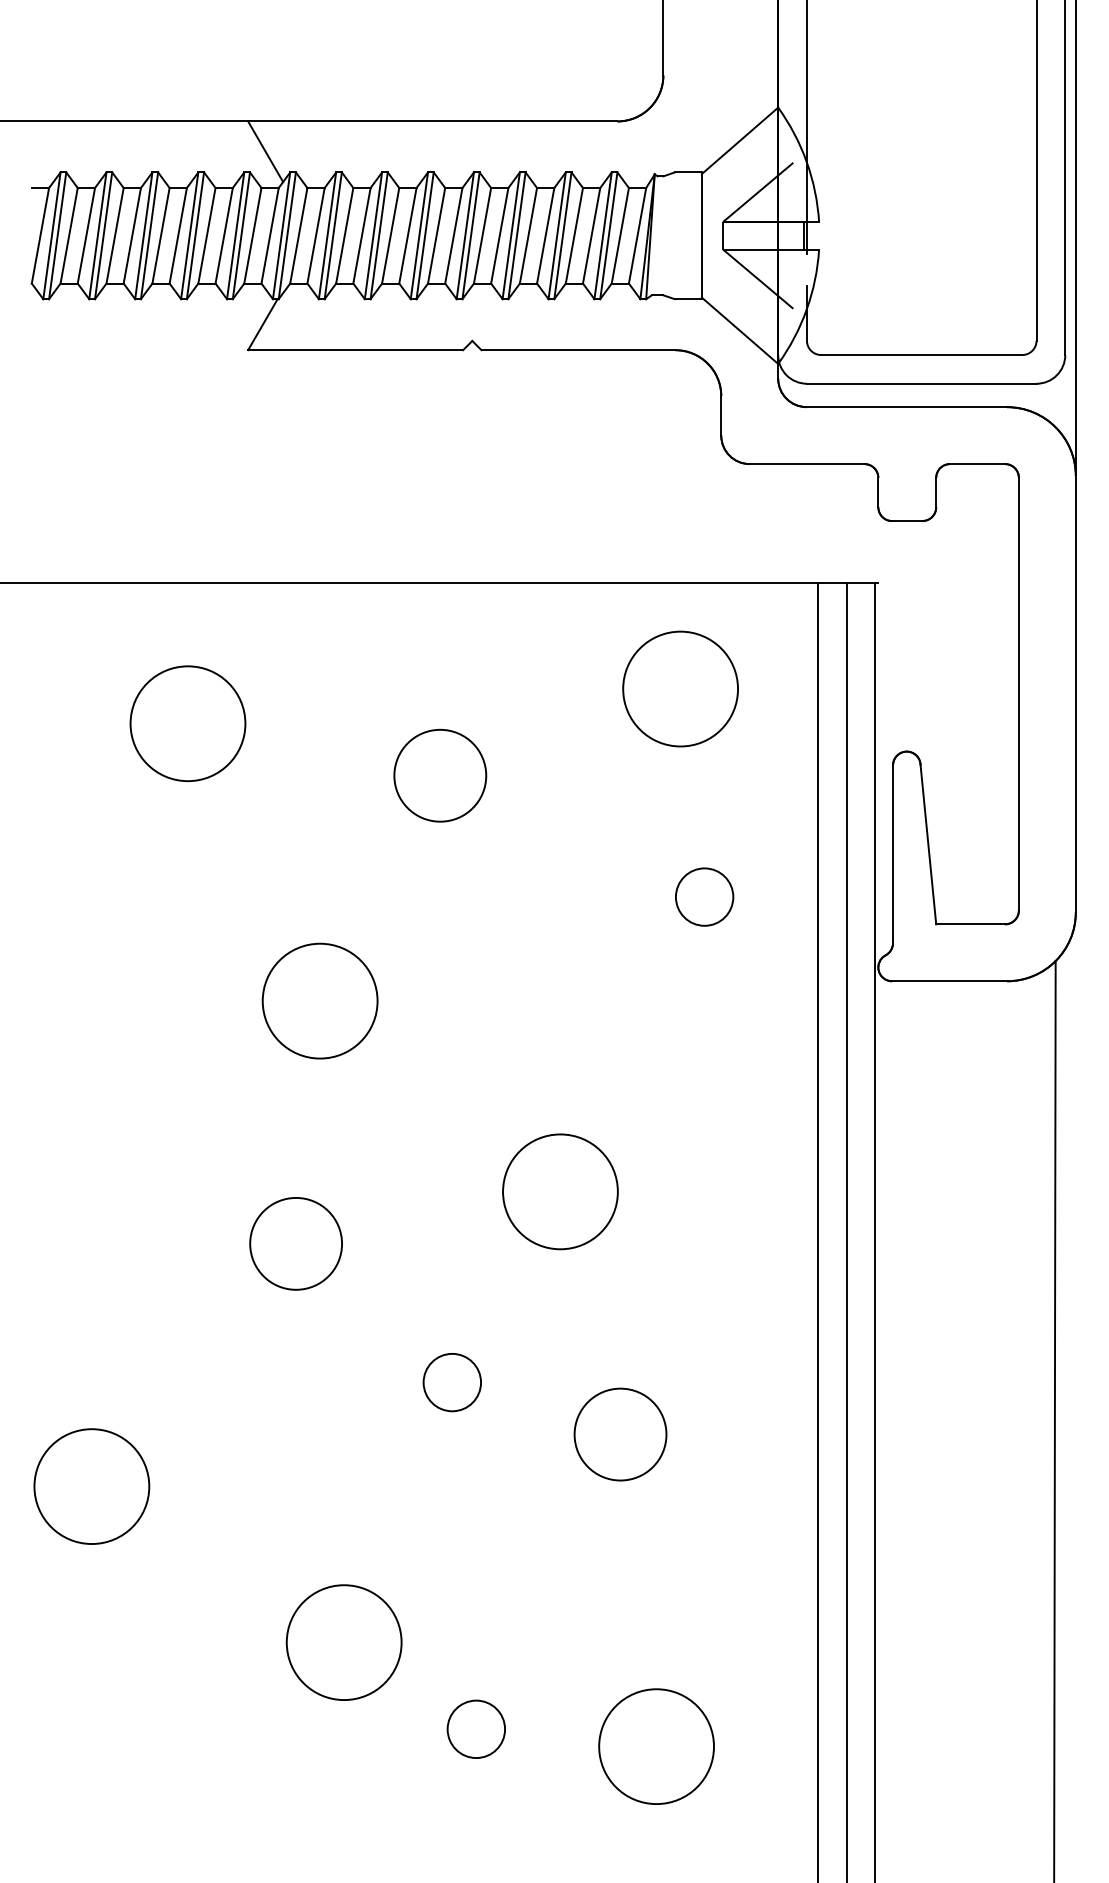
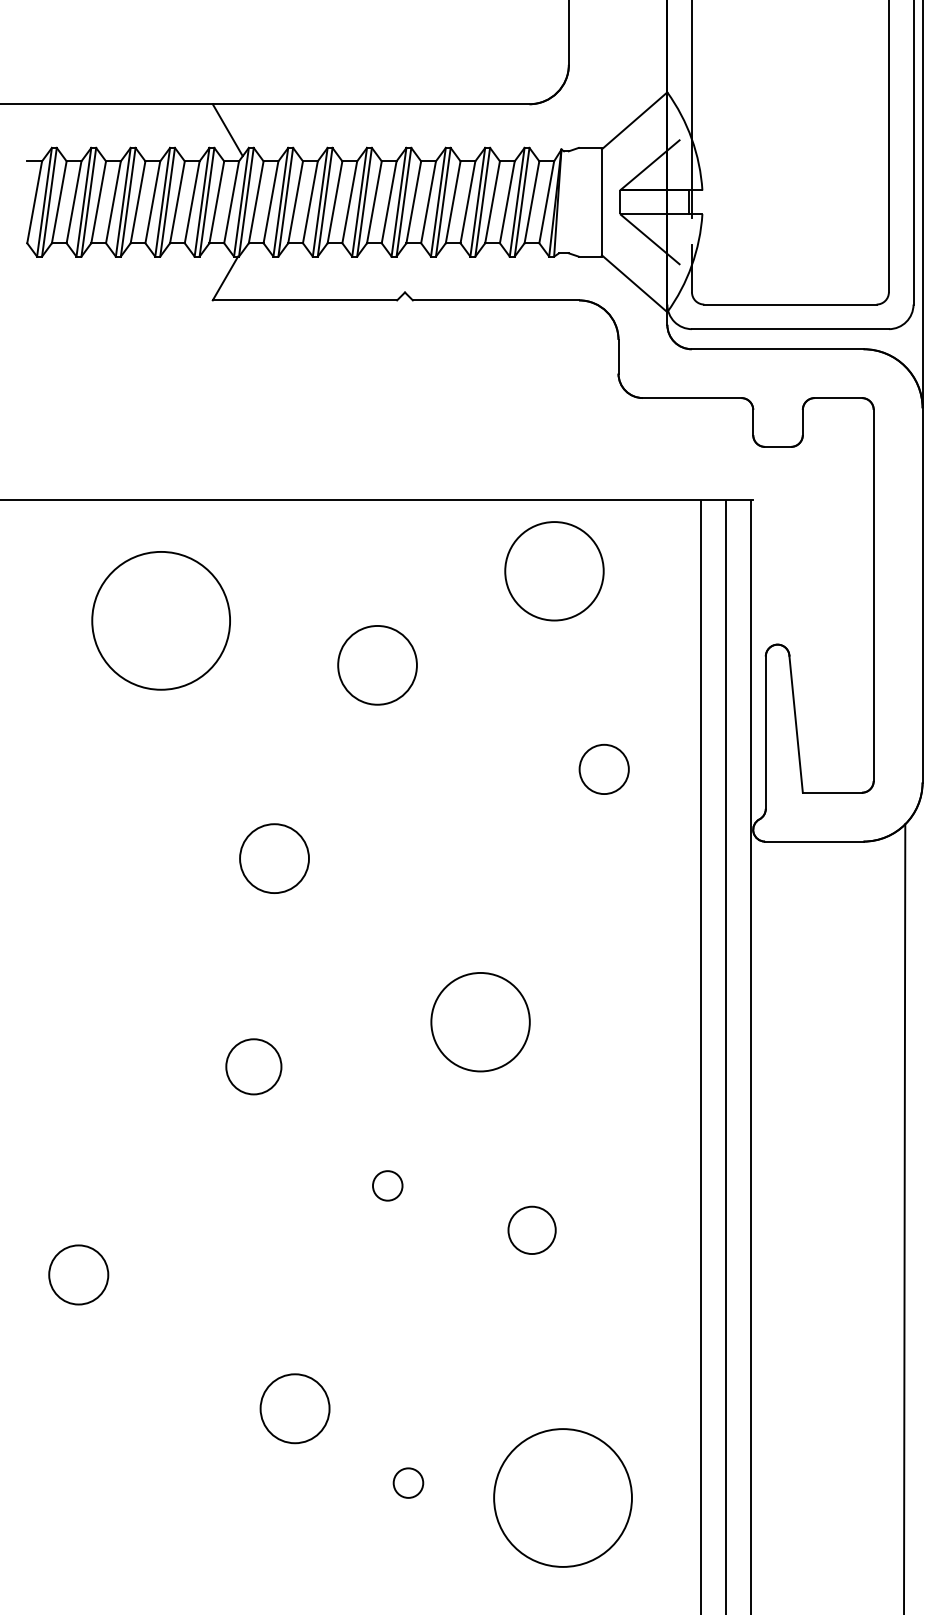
circle: (680, 688) -> (554, 570), moved
circle: (187, 723) -> (160, 620), size x1.4
circle: (319, 1000) -> (273, 858), size x0.7
circle: (295, 1243) -> (253, 1066), size x0.7
circle: (451, 1382) -> (387, 1185), size x0.6
circle: (620, 1434) -> (532, 1230), size x0.6
circle: (91, 1486) -> (78, 1274), size x0.6
circle: (343, 1642) -> (294, 1408), size x0.7
circle: (476, 1729) -> (408, 1483), size x0.6
circle: (656, 1746) -> (562, 1497), size x1.4

